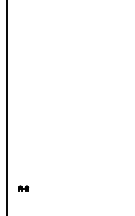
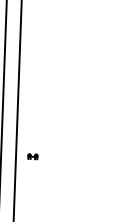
part: (23, 188) -> (32, 156), moved

